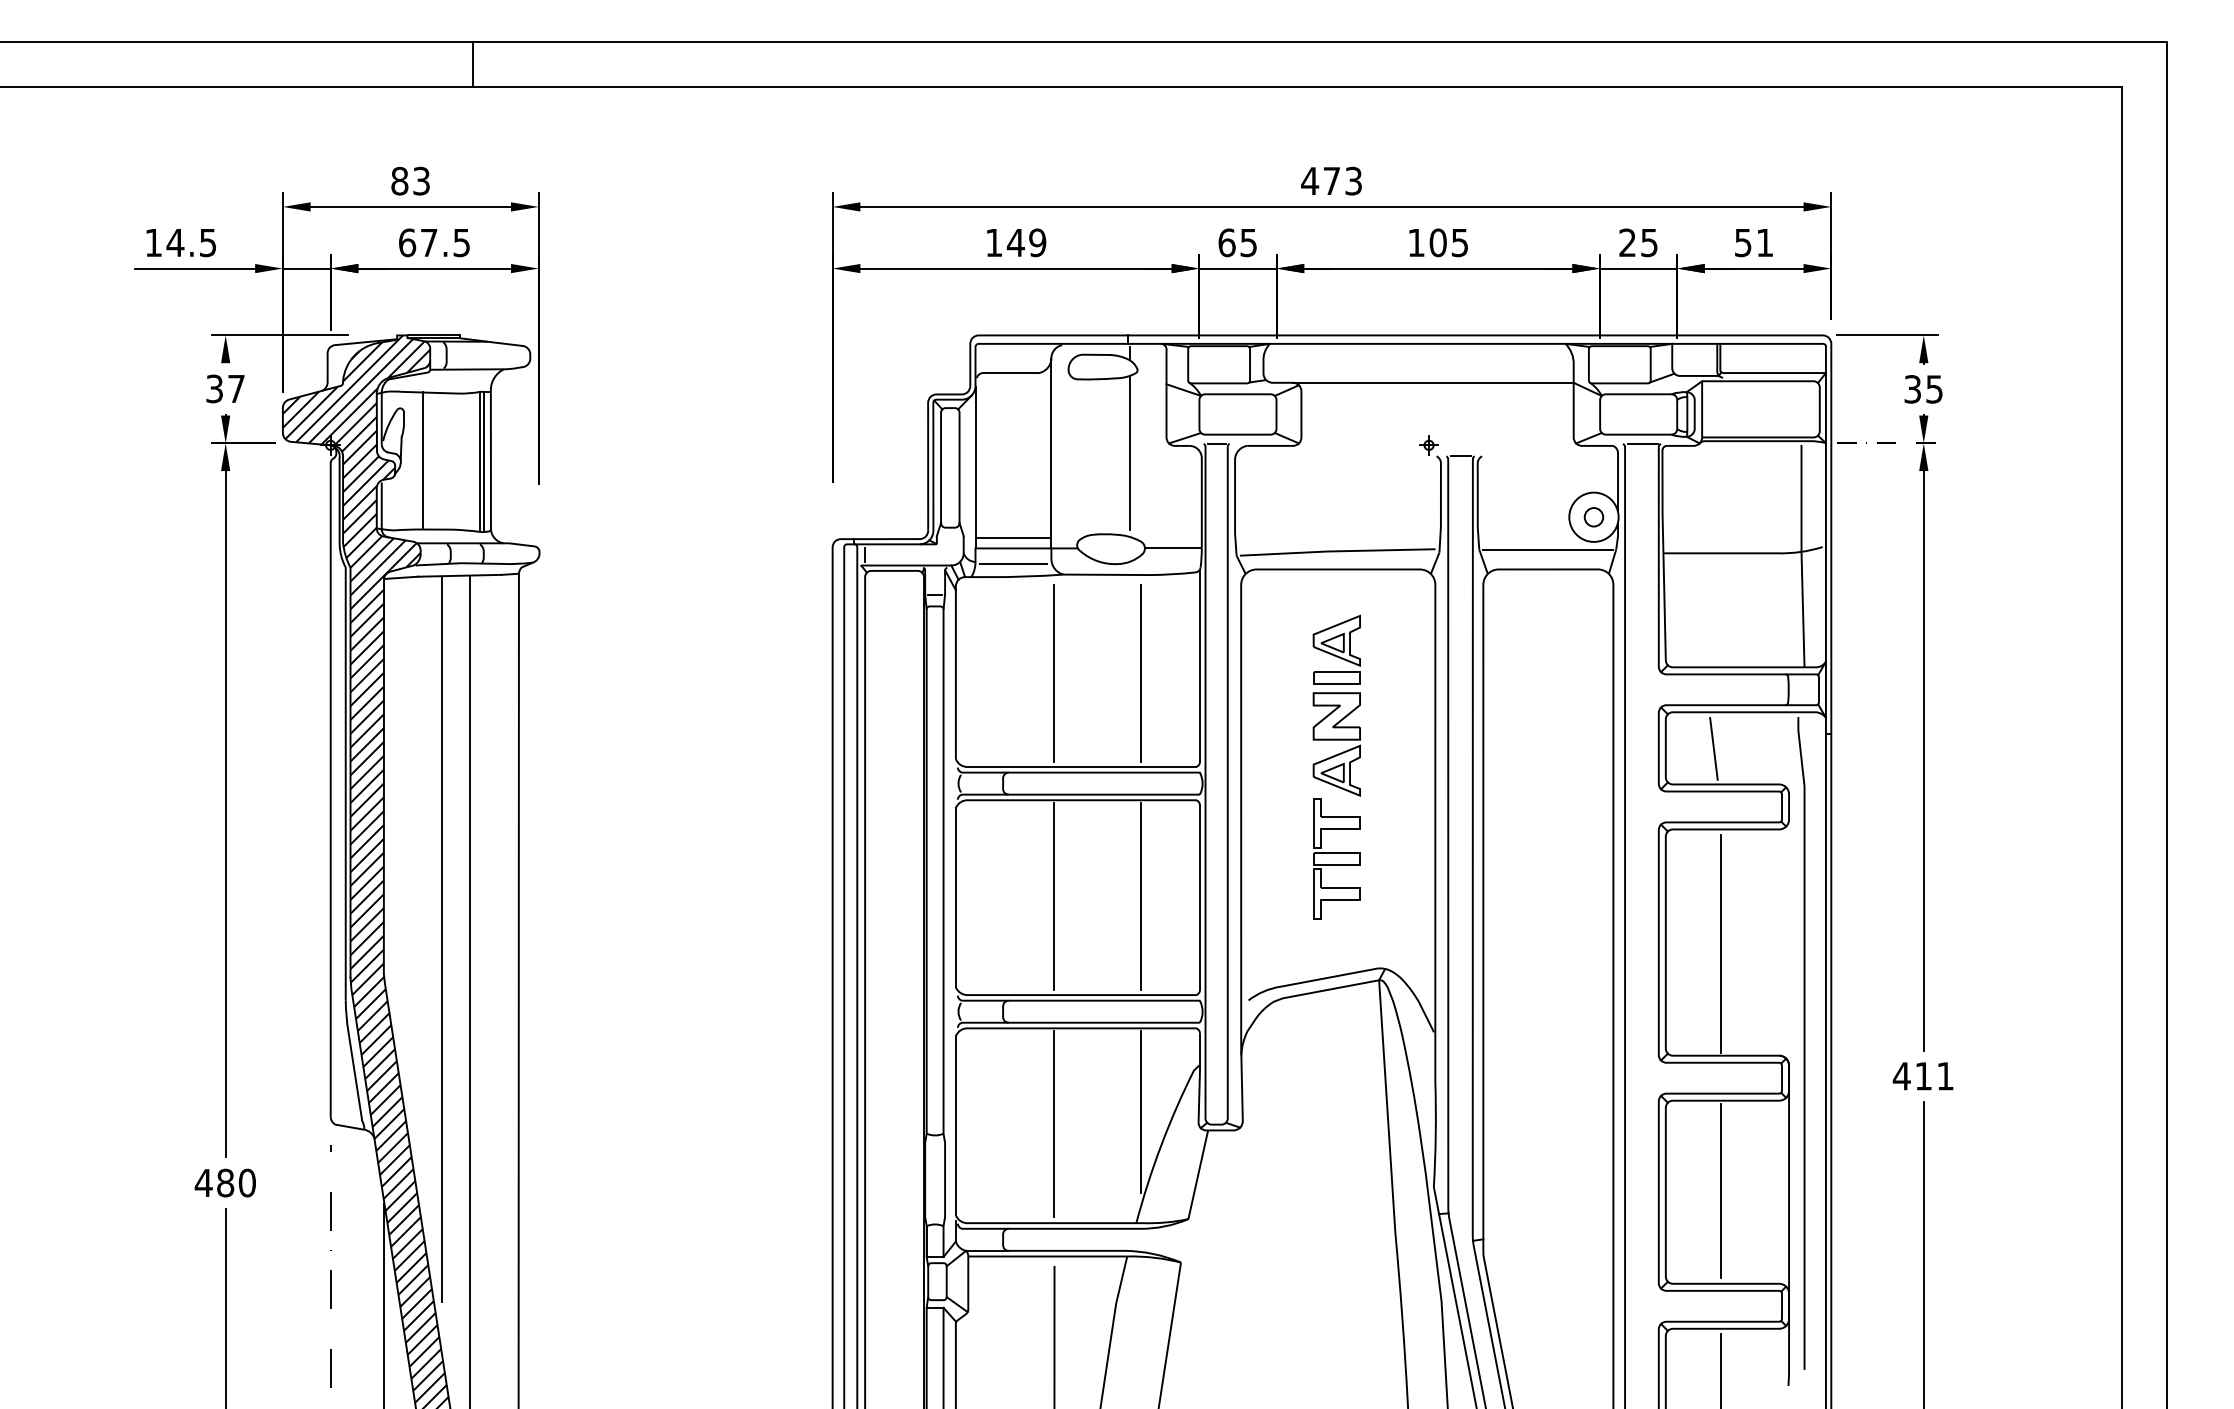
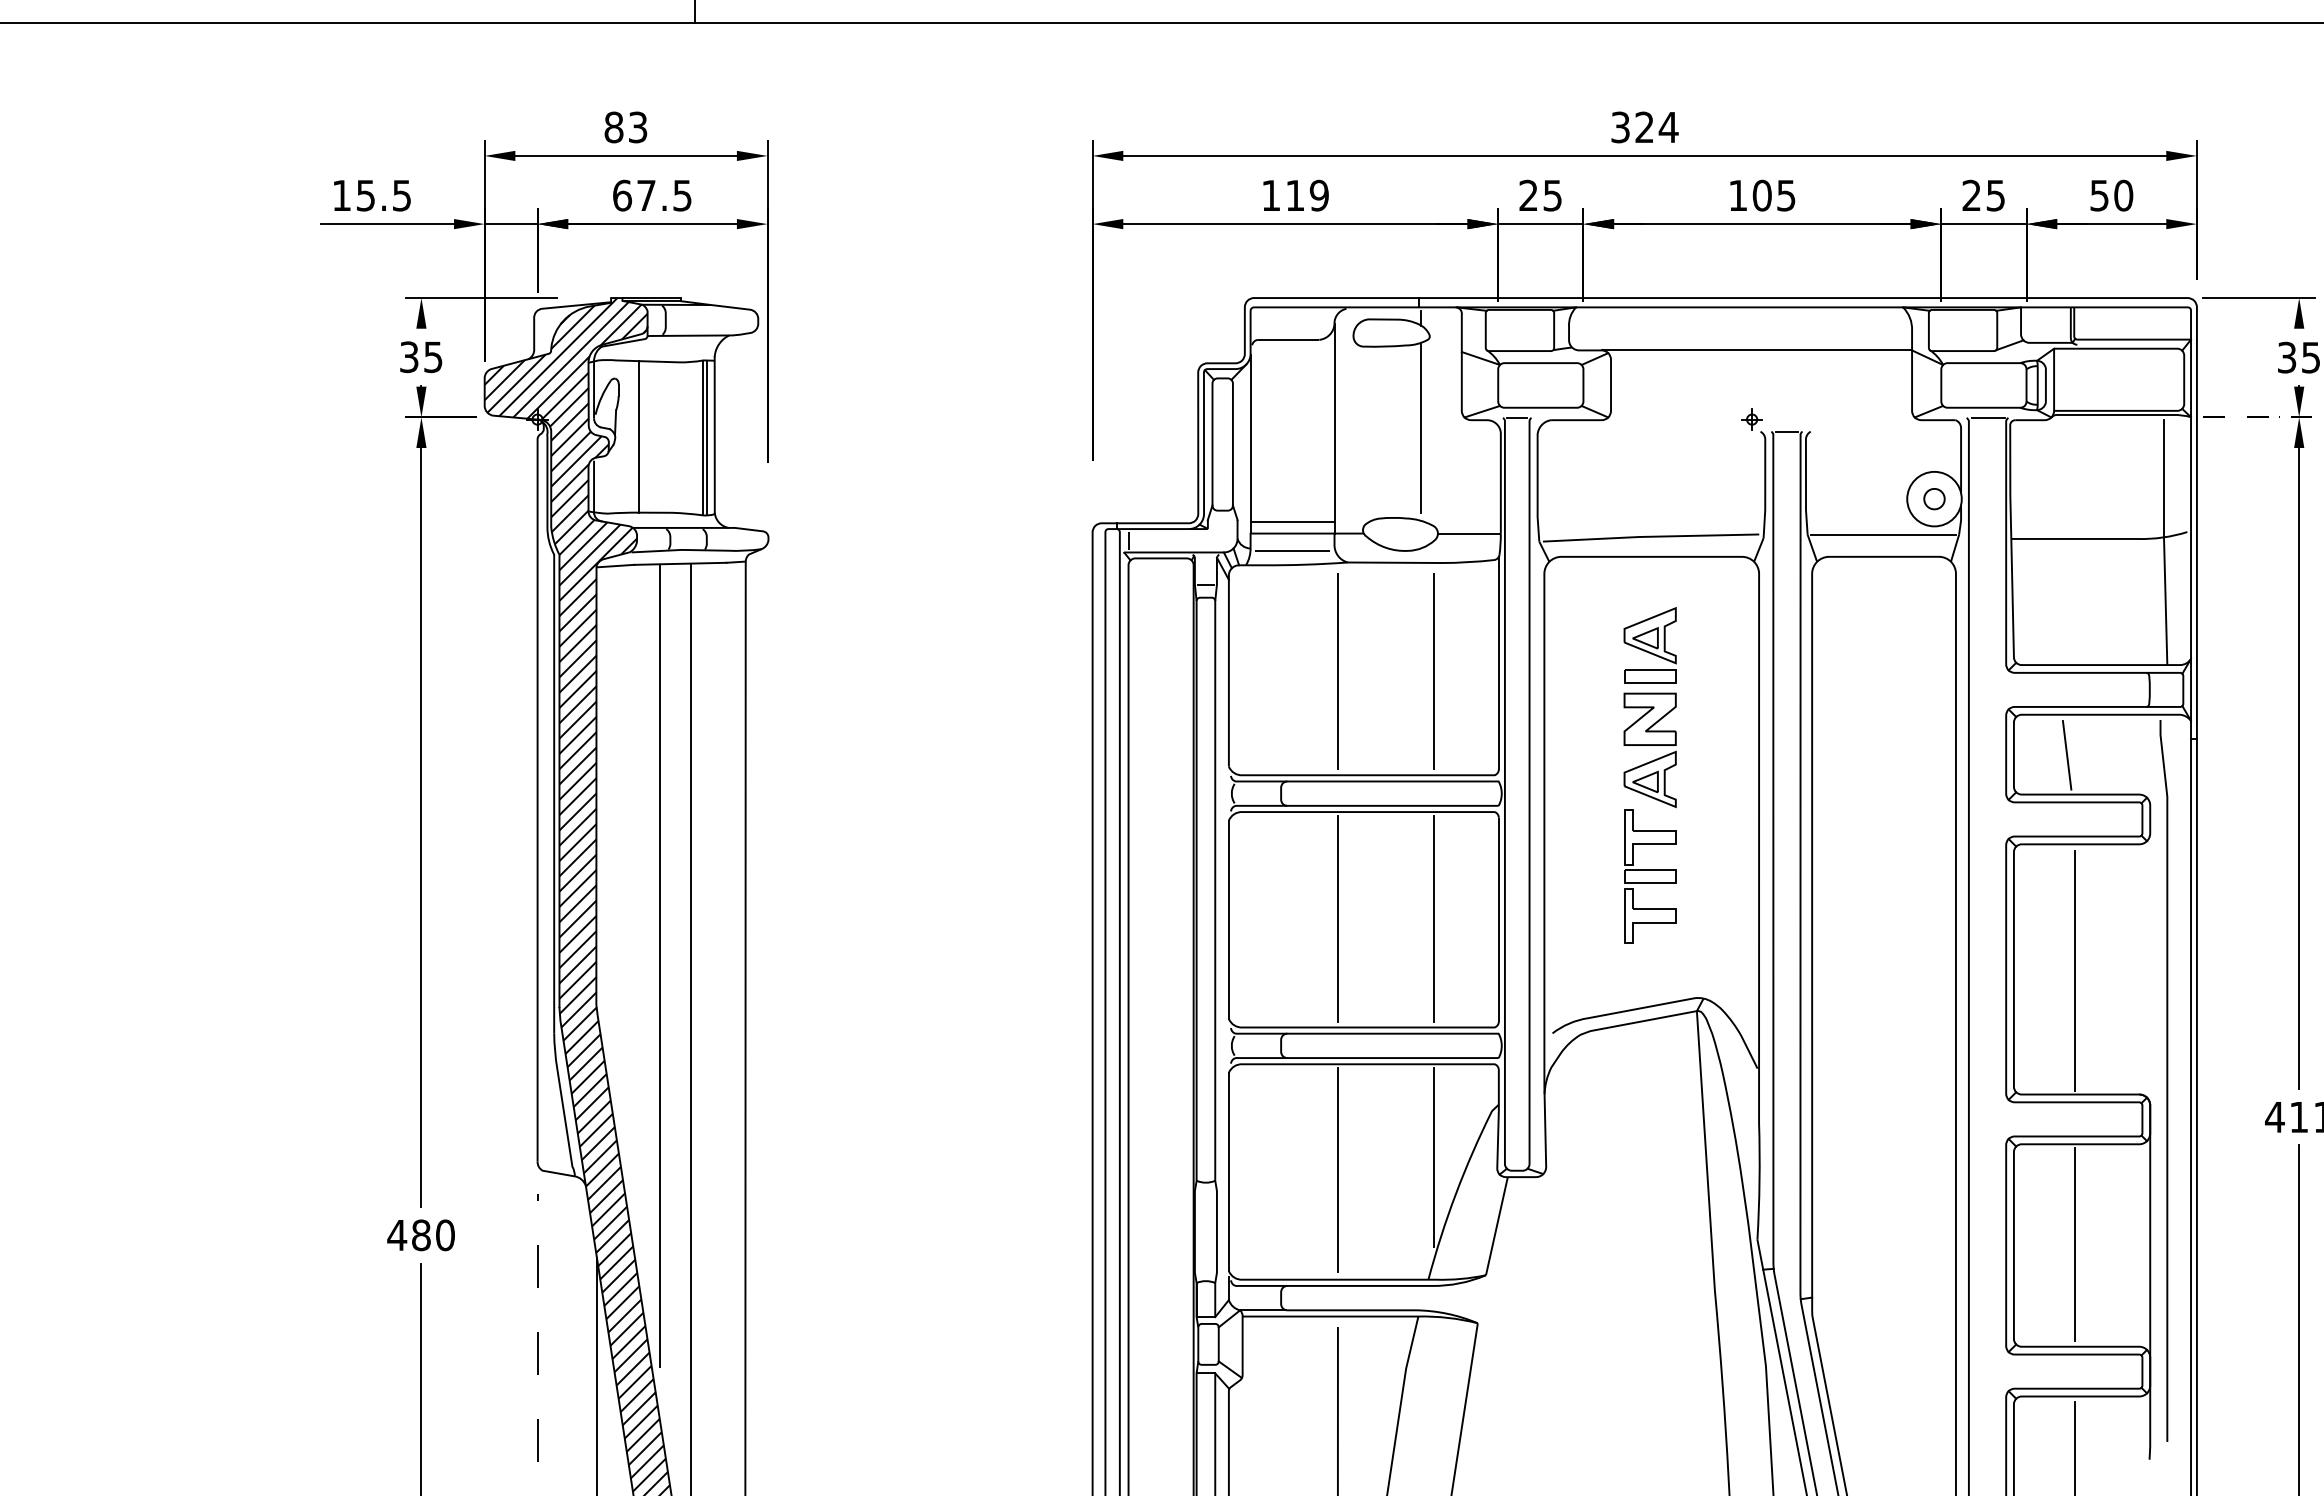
text: (1331, 180) -> (1644, 126), 473 -> 324
text: (1015, 242) -> (1294, 195), 149 -> 119
text: (1226, 242) -> (1528, 195), 65 -> 25
text: (1764, 242) -> (2123, 195), 51 -> 50
text: (175, 243) -> (365, 196), 14.5 -> 15.5
text: (236, 389) -> (433, 357), 37 -> 35

